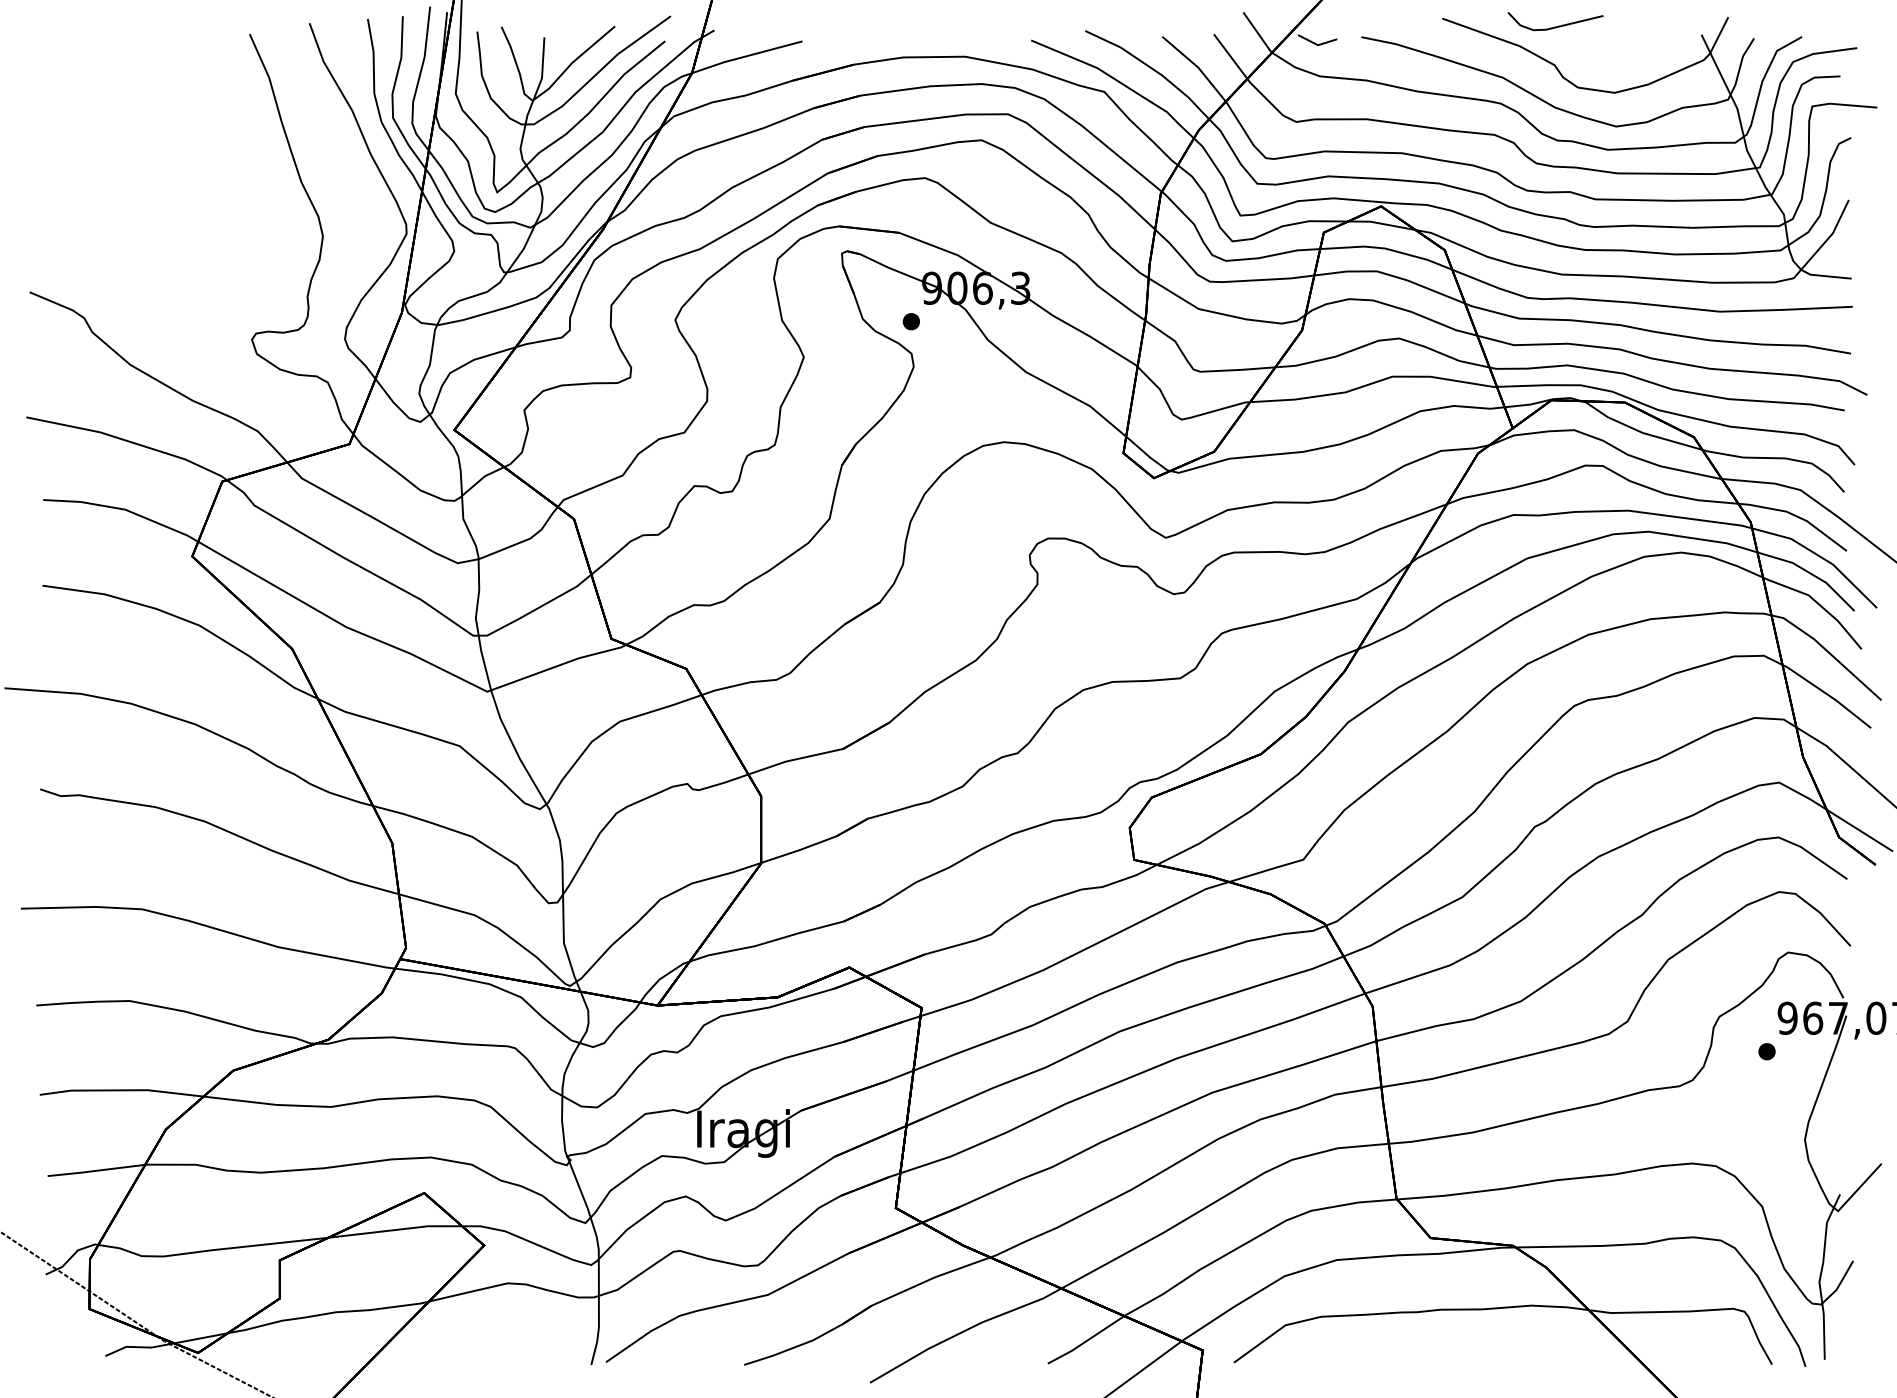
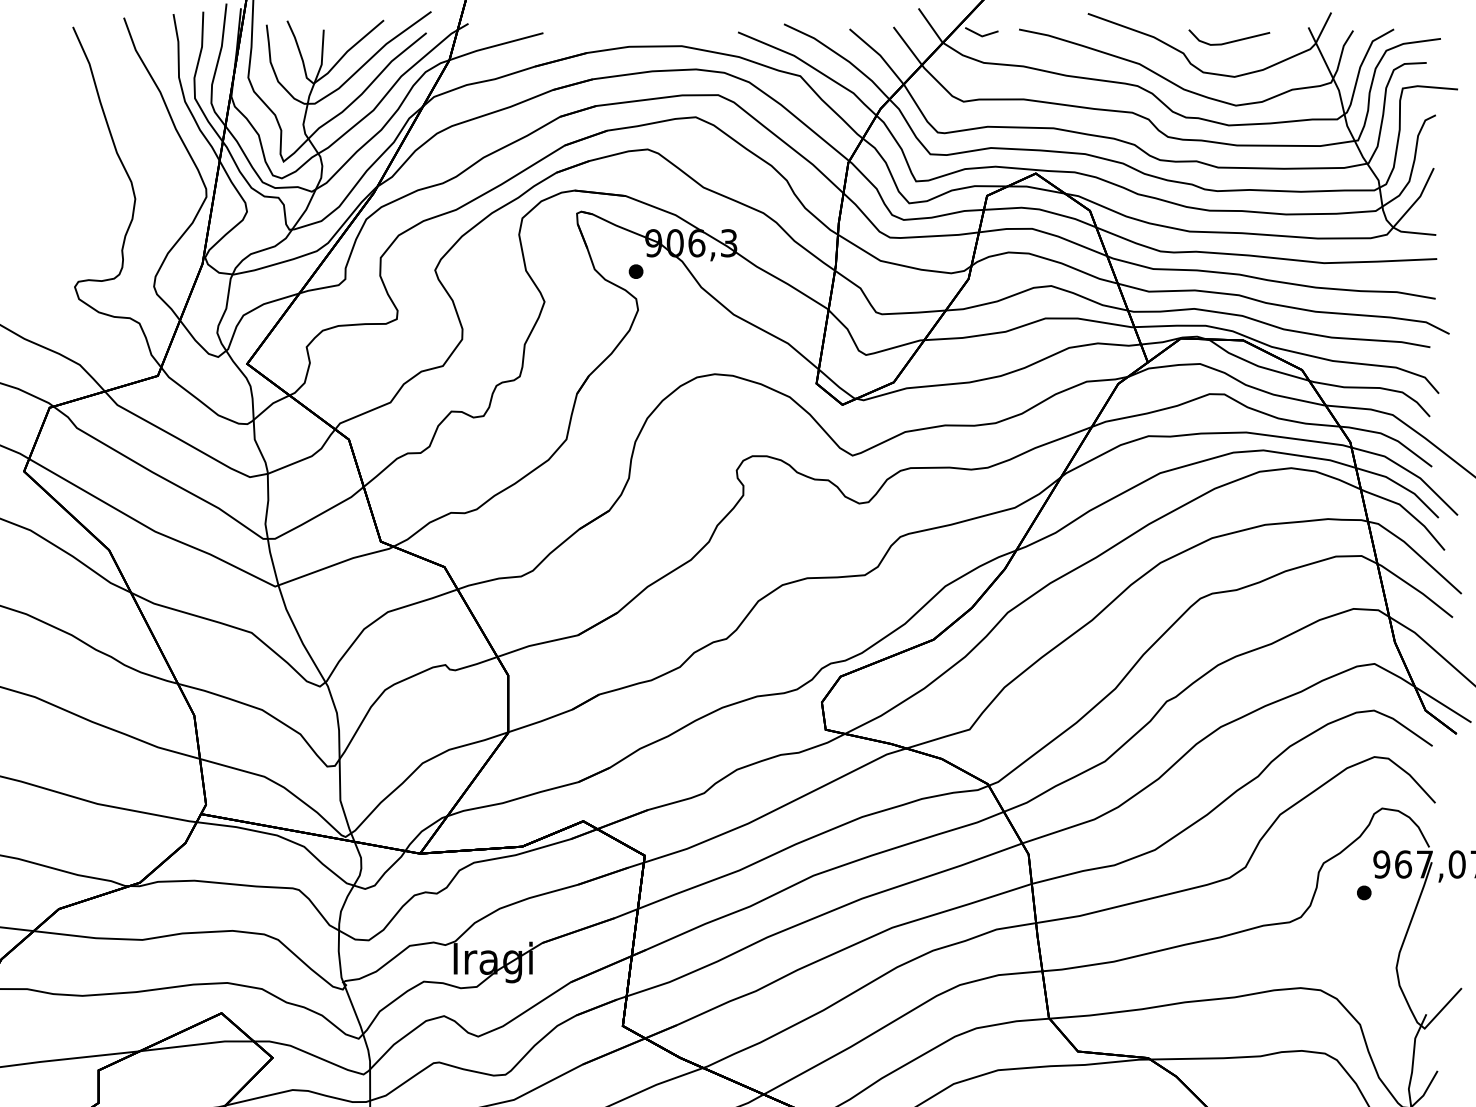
line: (1558, 25) -> (1231, 40), moved

